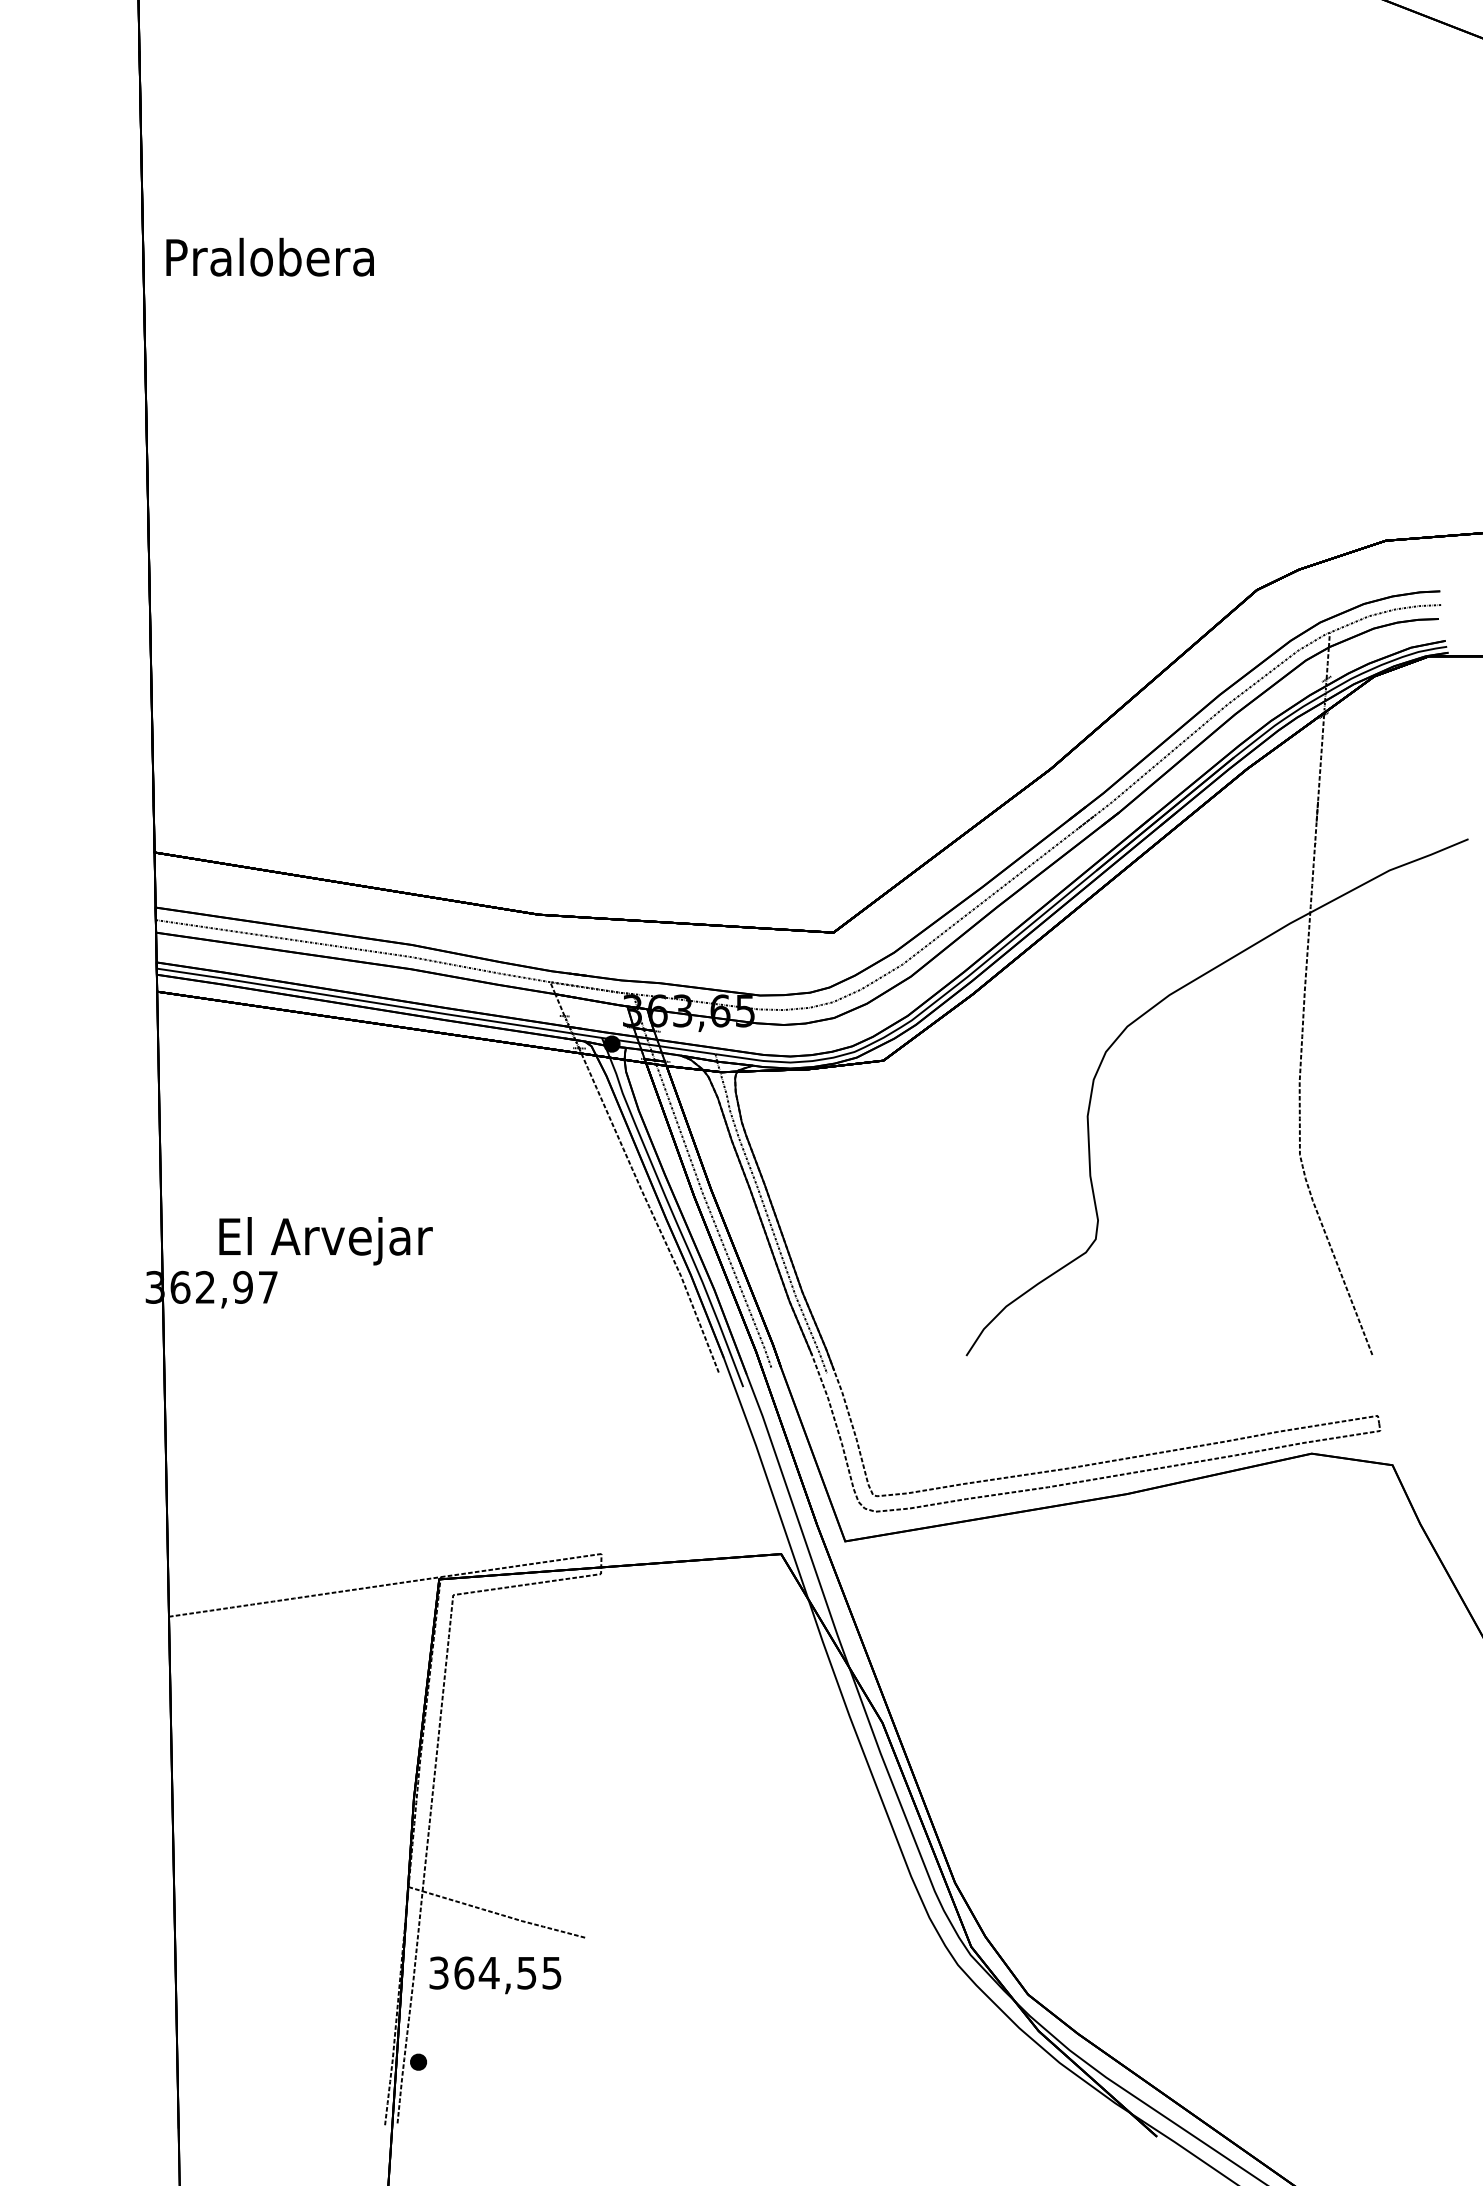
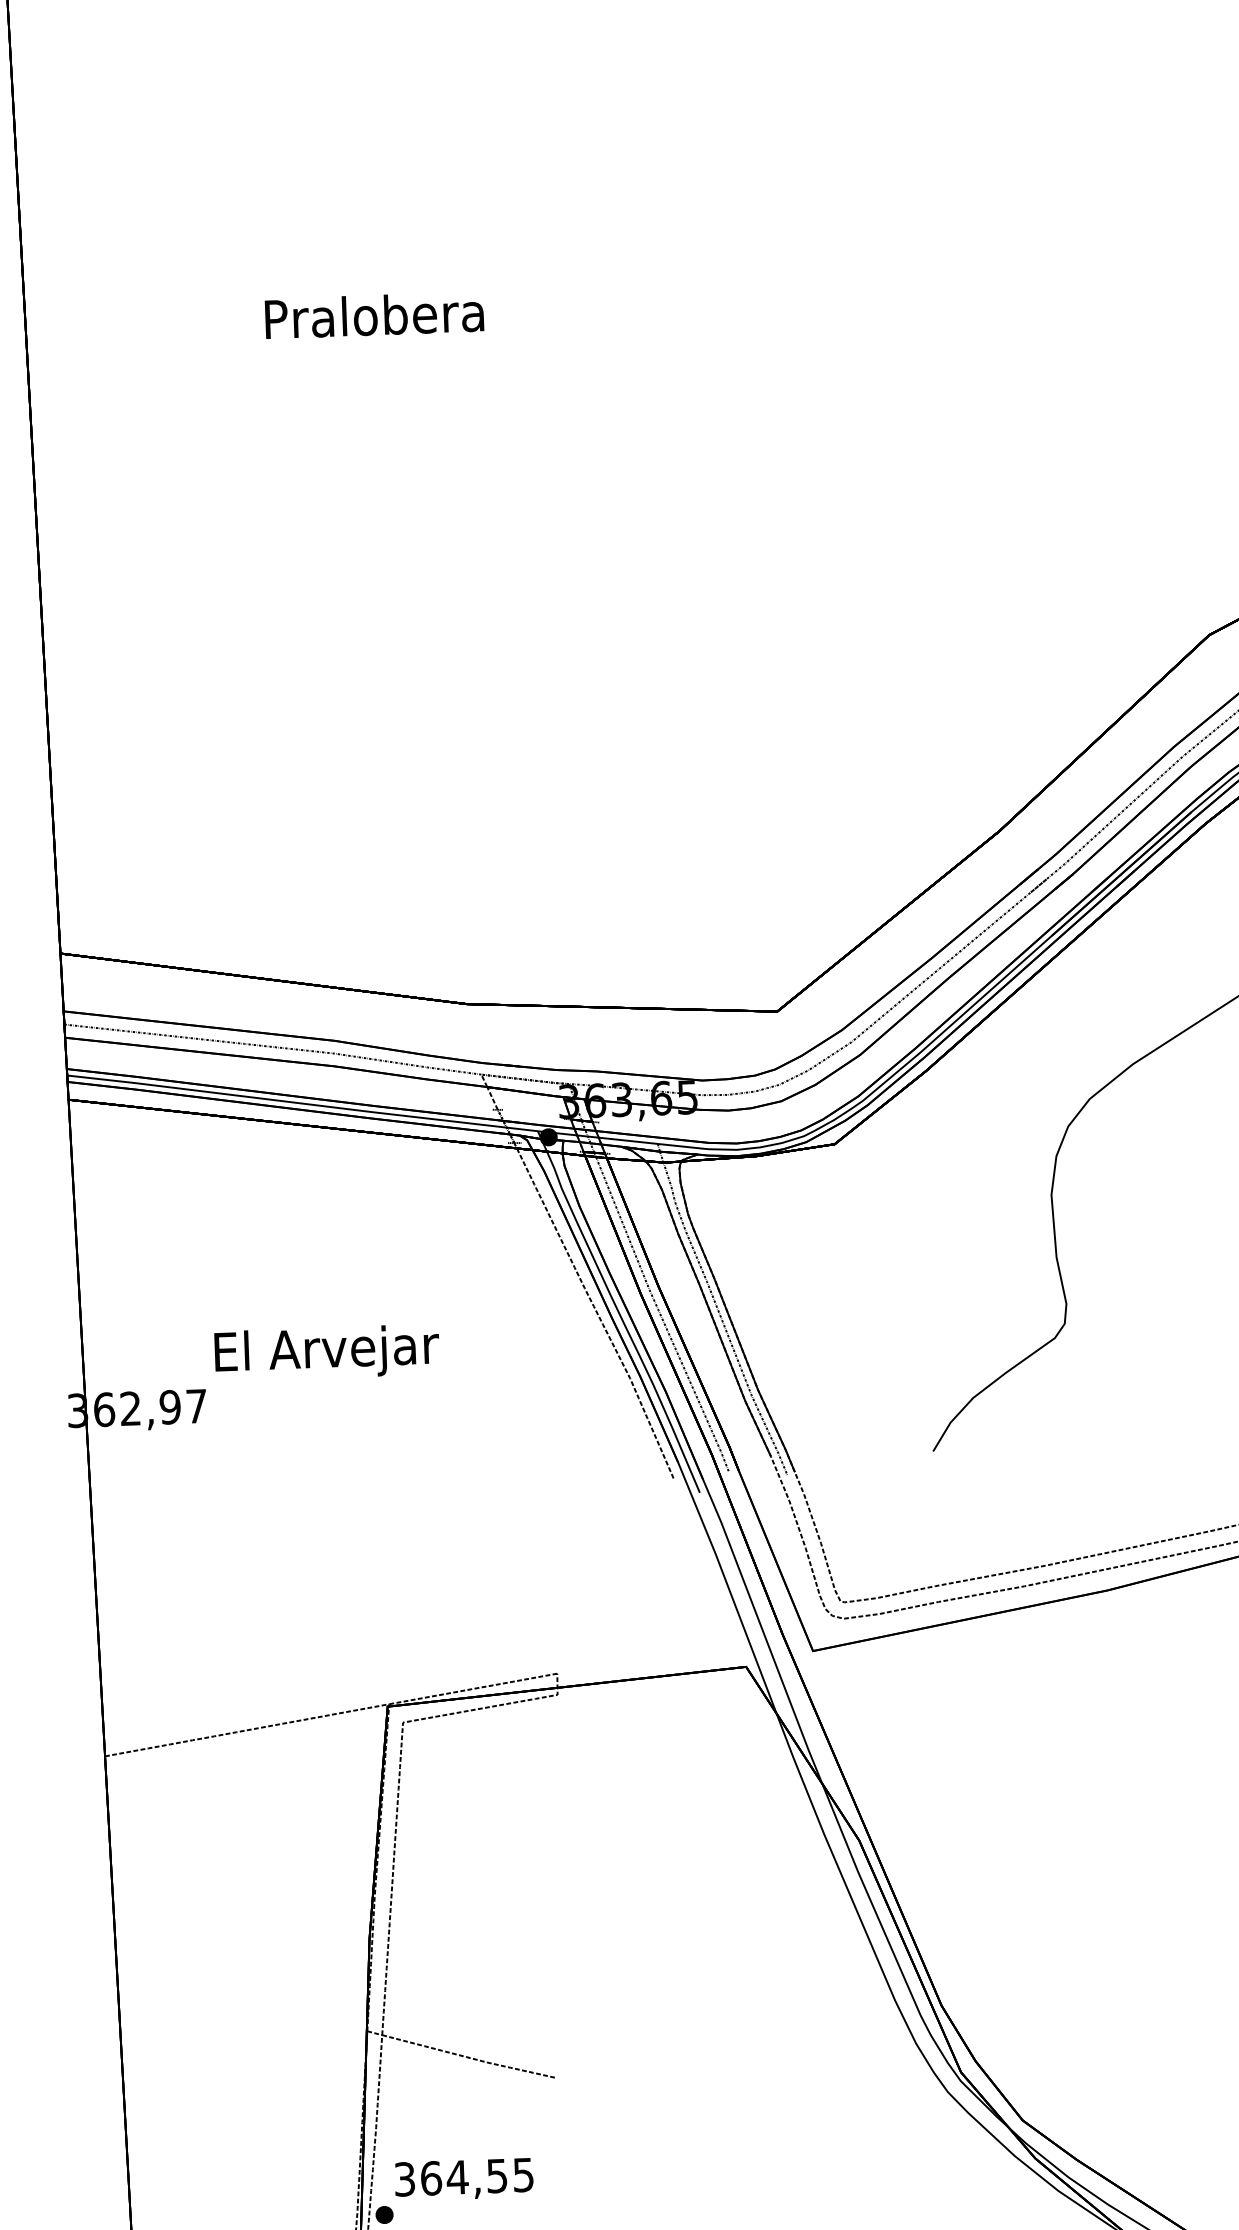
text: (269, 256) -> (373, 314), moved
text: (325, 1241) -> (326, 1353), moved
text: (495, 1975) -> (464, 2179), moved

